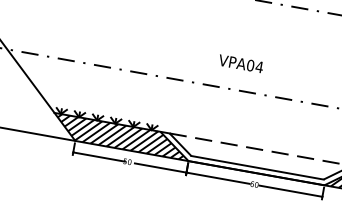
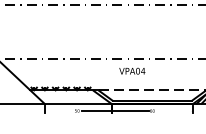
text: (241, 62) -> (132, 70), moved
hatch: (121, 137) -> (71, 97), removed
line: (99, 157) -> (60, 111), removed
line: (290, 191) -> (173, 111), removed

